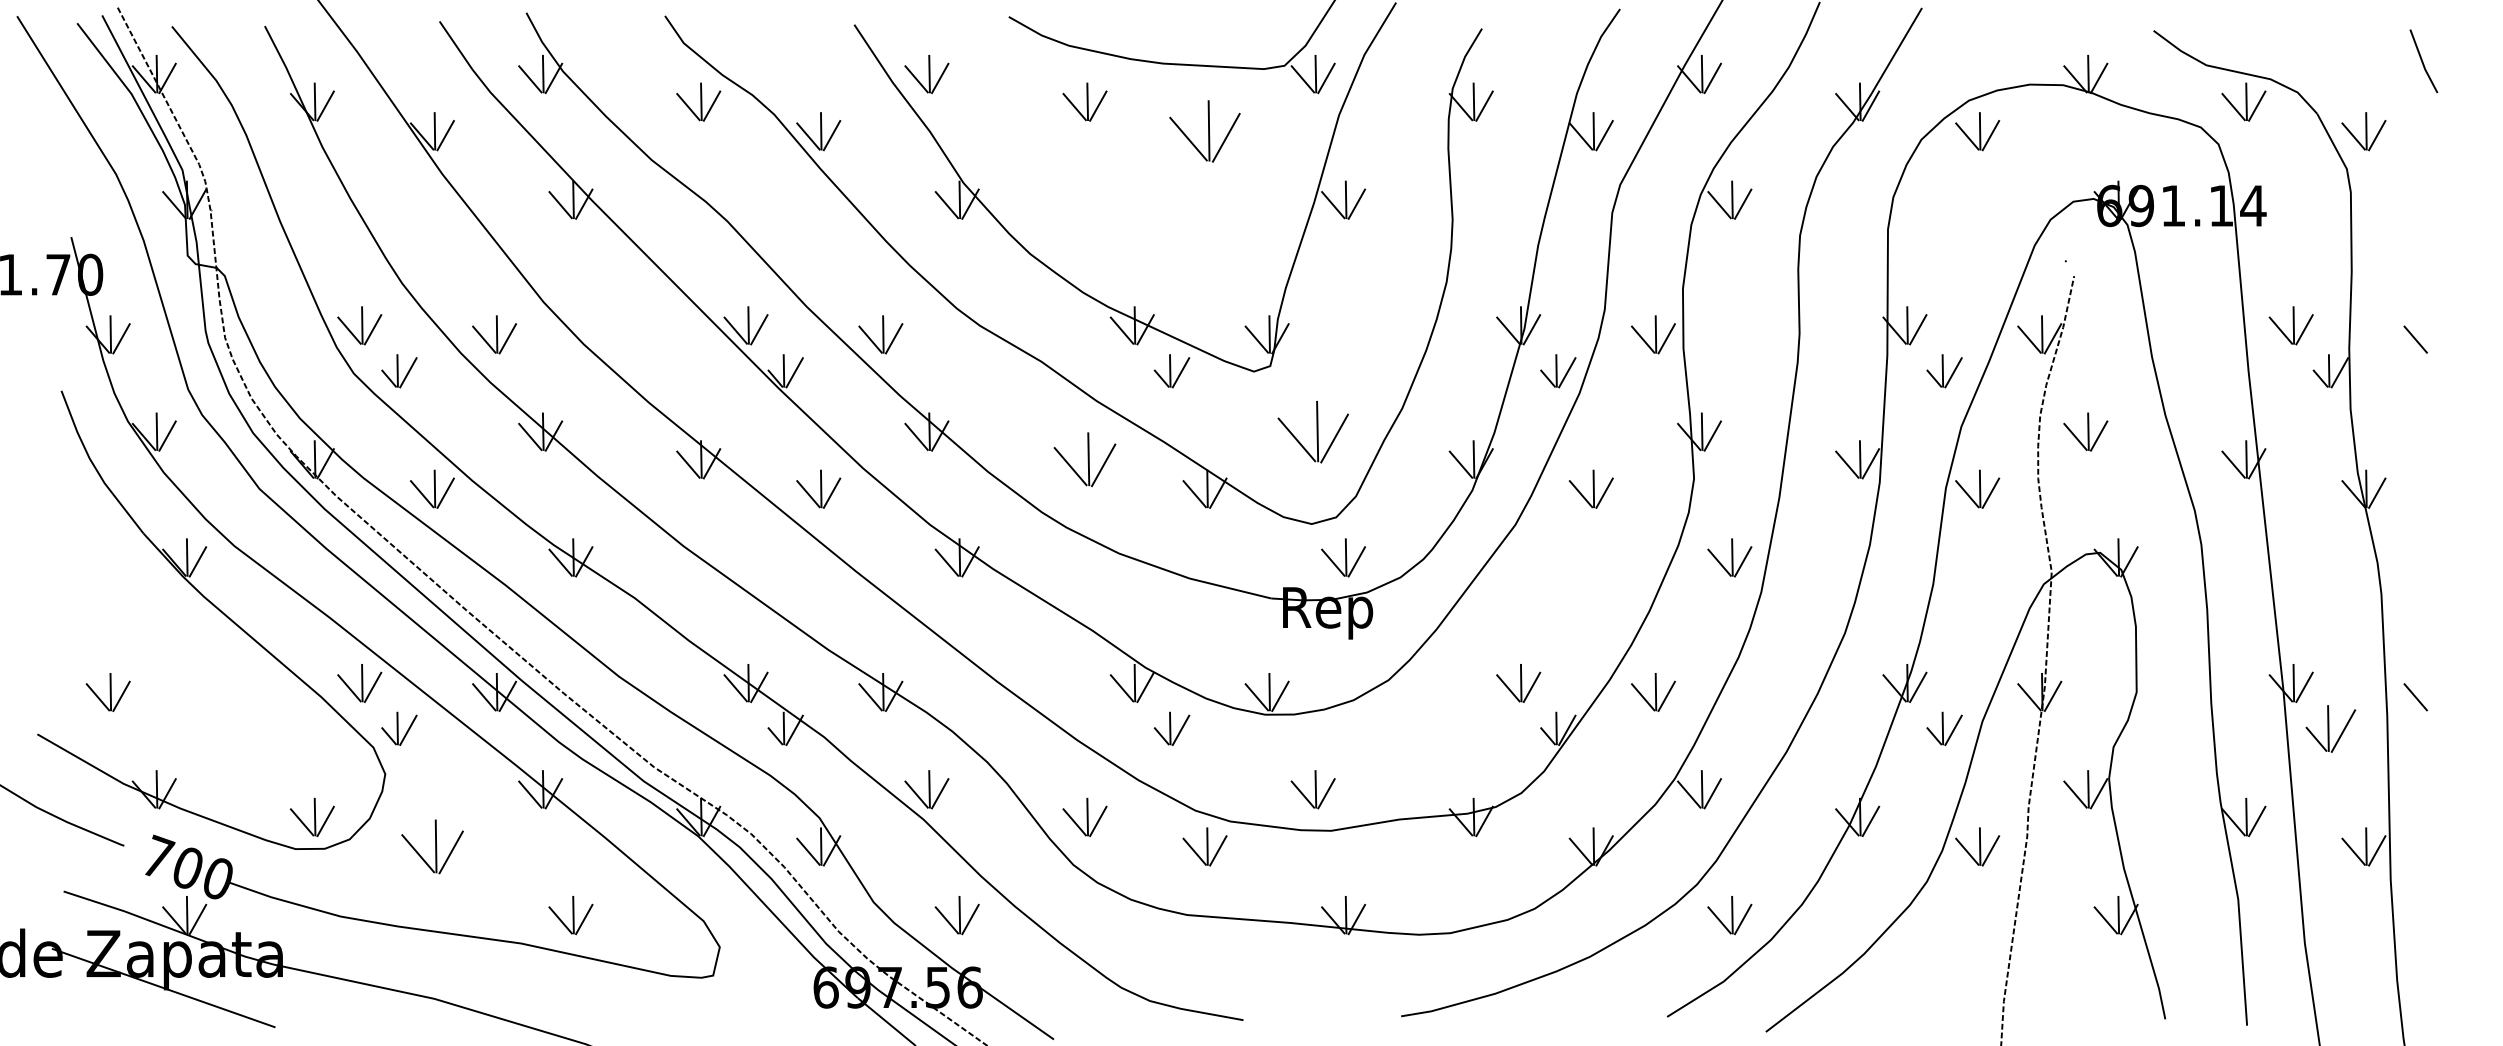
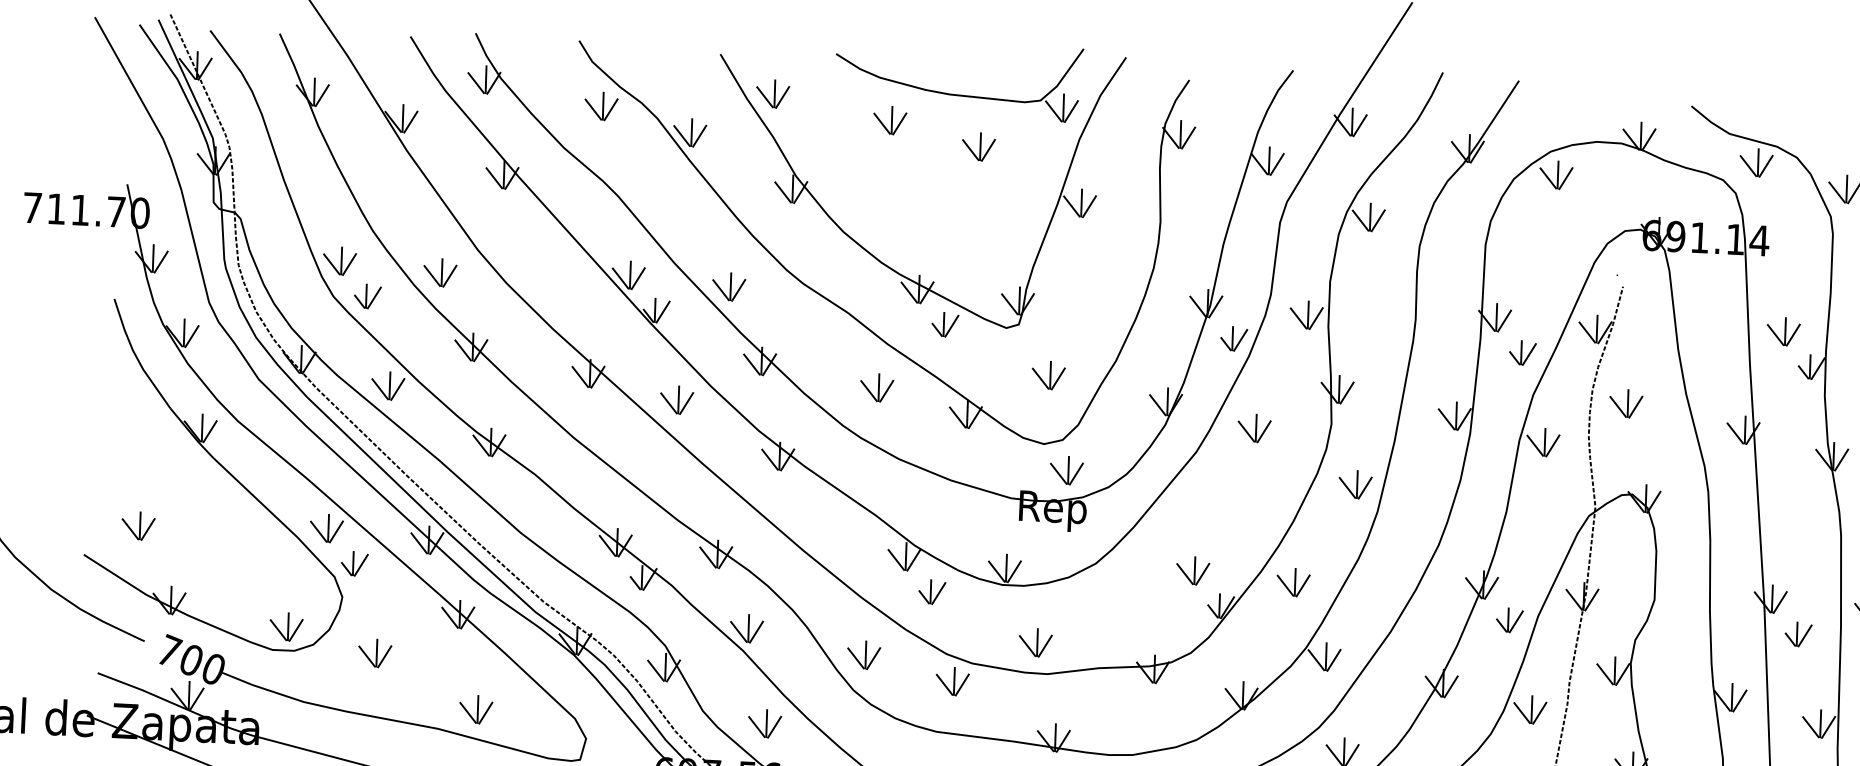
part: (1204, 131) -> (978, 146), size x0.62
part: (1312, 431) -> (1048, 374), size x0.62
part: (1084, 459) -> (876, 387), size x0.71
part: (2330, 728) -> (1798, 634), size x0.71
part: (431, 846) -> (374, 652), size x0.71

